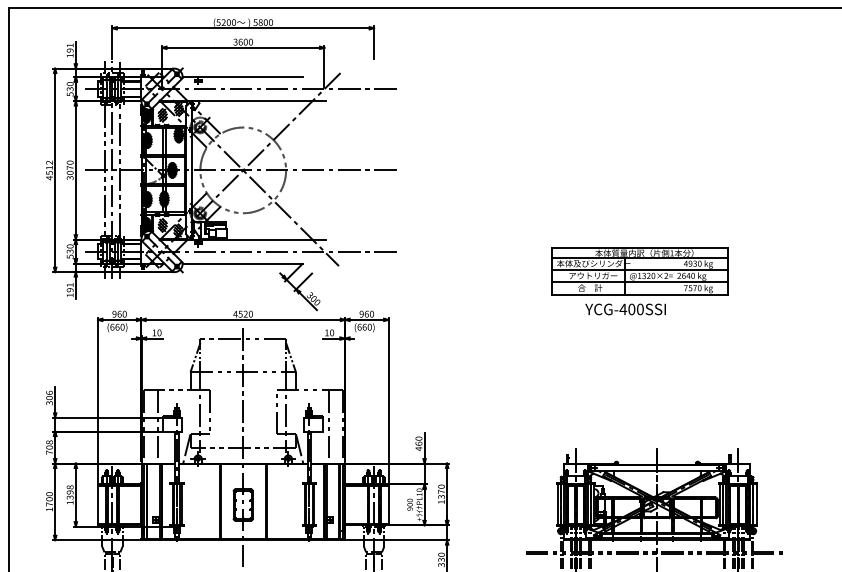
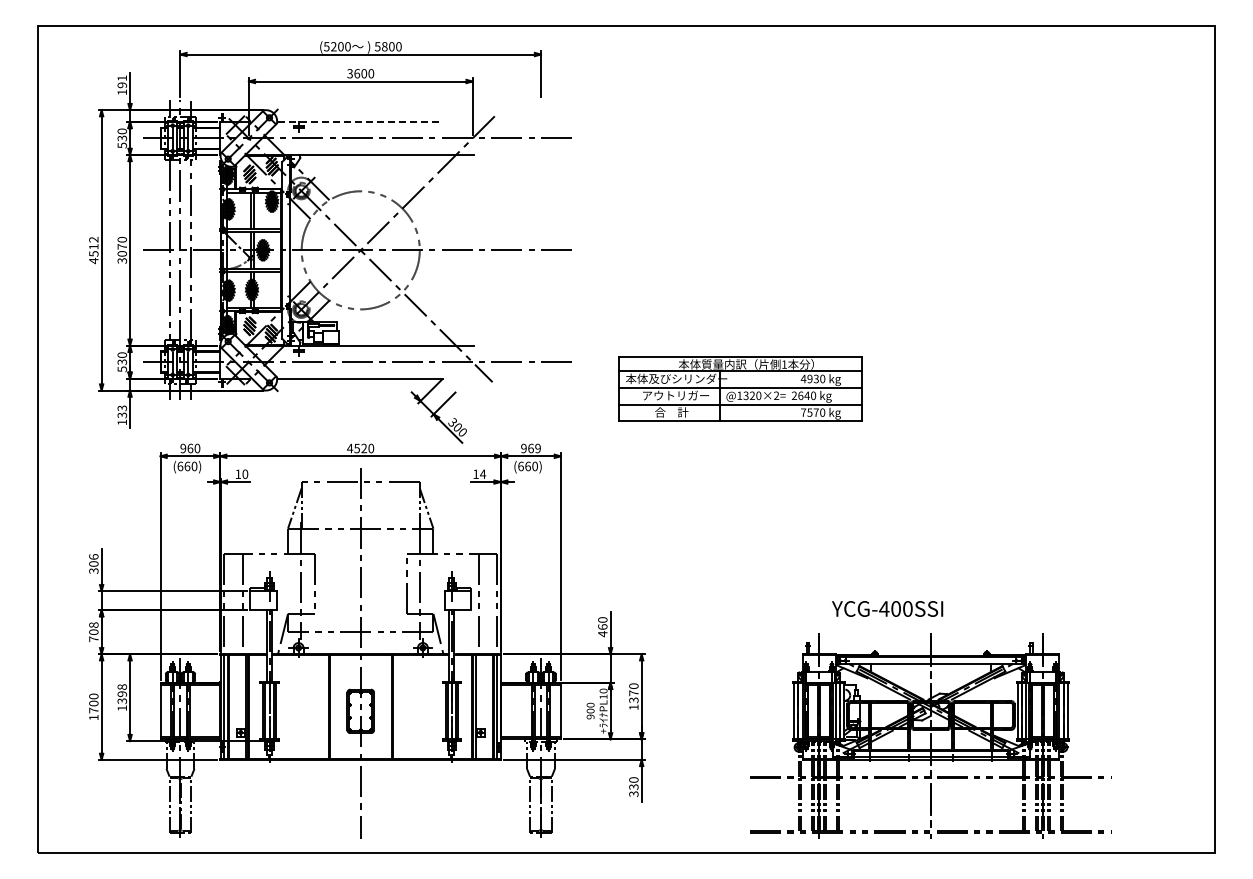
line: (243, 77) -> (361, 122), solid -> dashed
part: (640, 270) -> (740, 388), moved
text: (70, 287) -> (122, 411), 191 -> 133
text: (625, 309) -> (887, 608), moved
text: (371, 314) -> (537, 448), 960 -> 969
text: (332, 332) -> (483, 473), 10 -> 14

